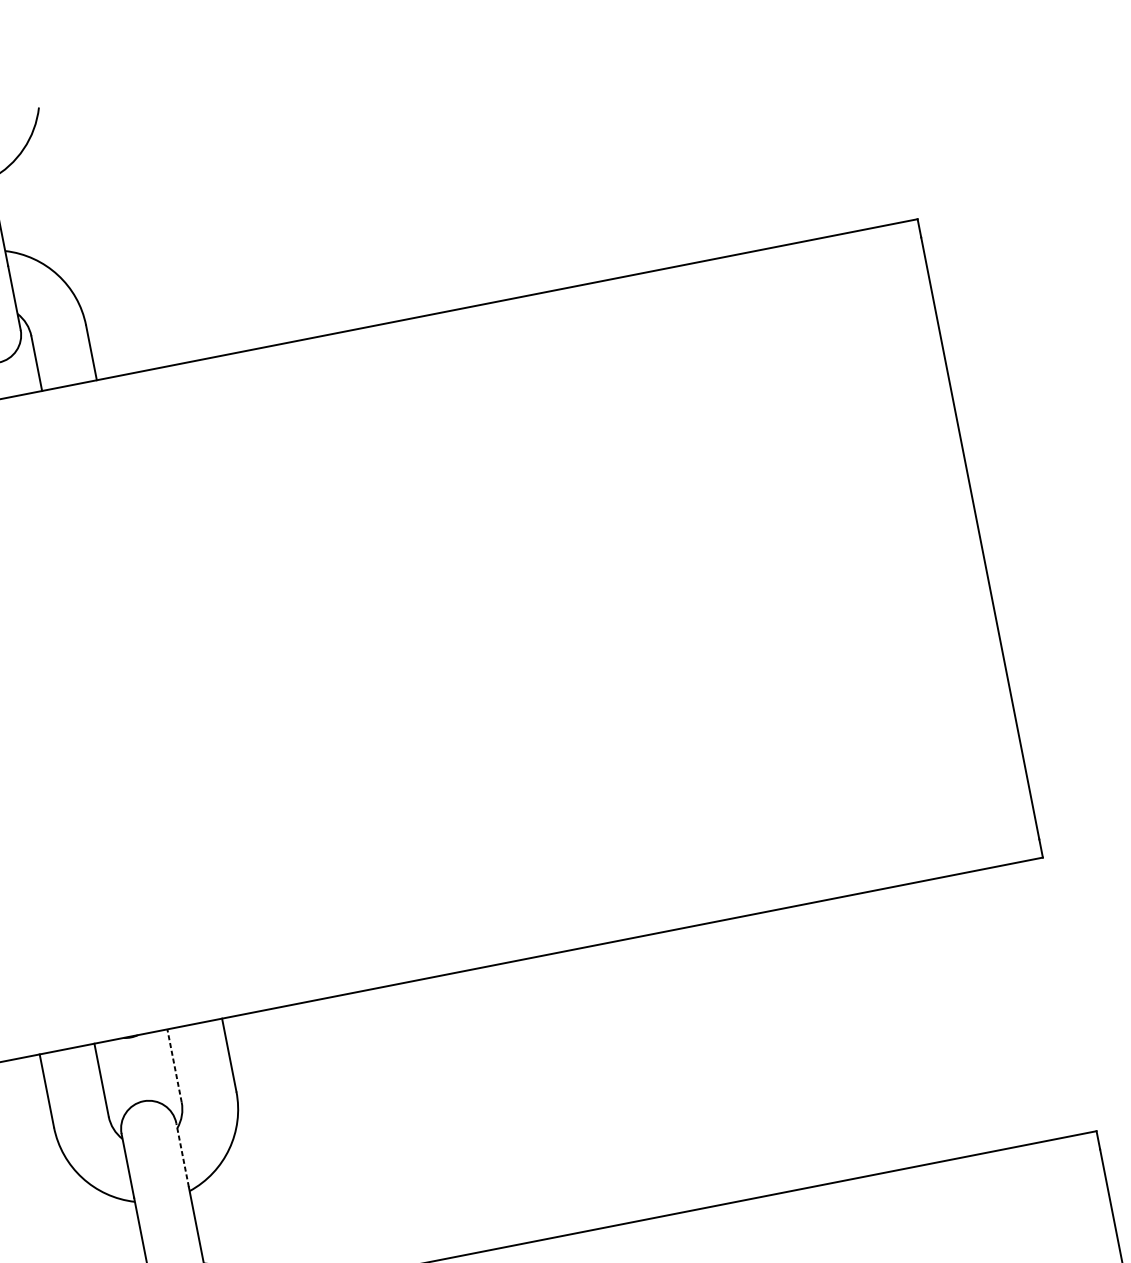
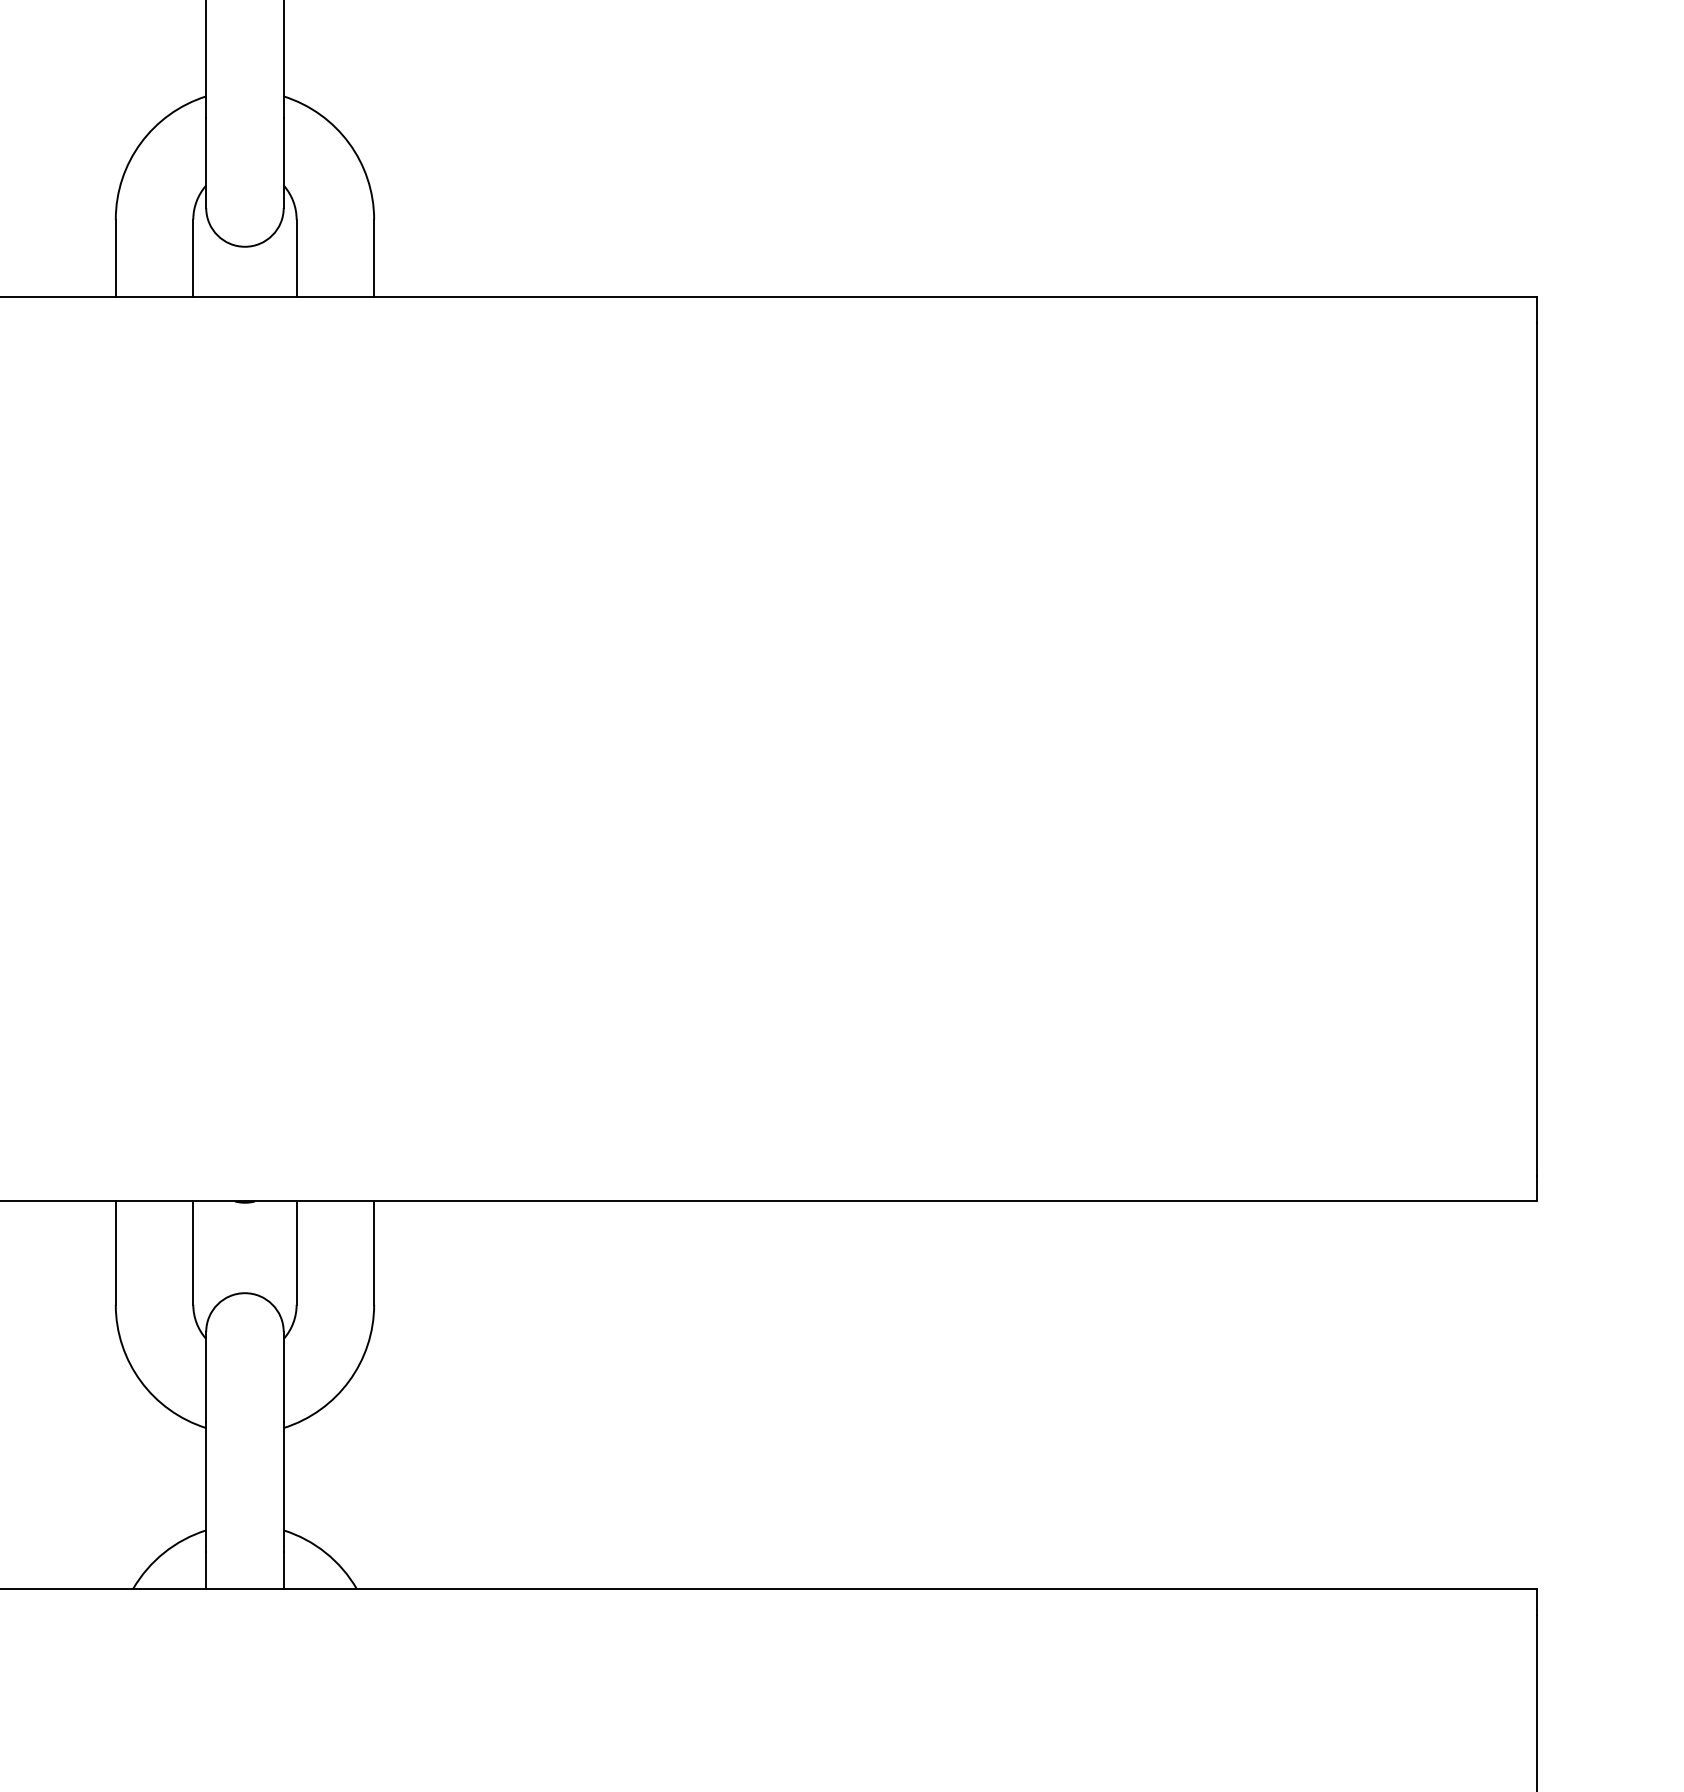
line: (174, 1066) -> (296, 1253), dashed -> solid
line: (182, 1154) -> (283, 1376), dashed -> solid

